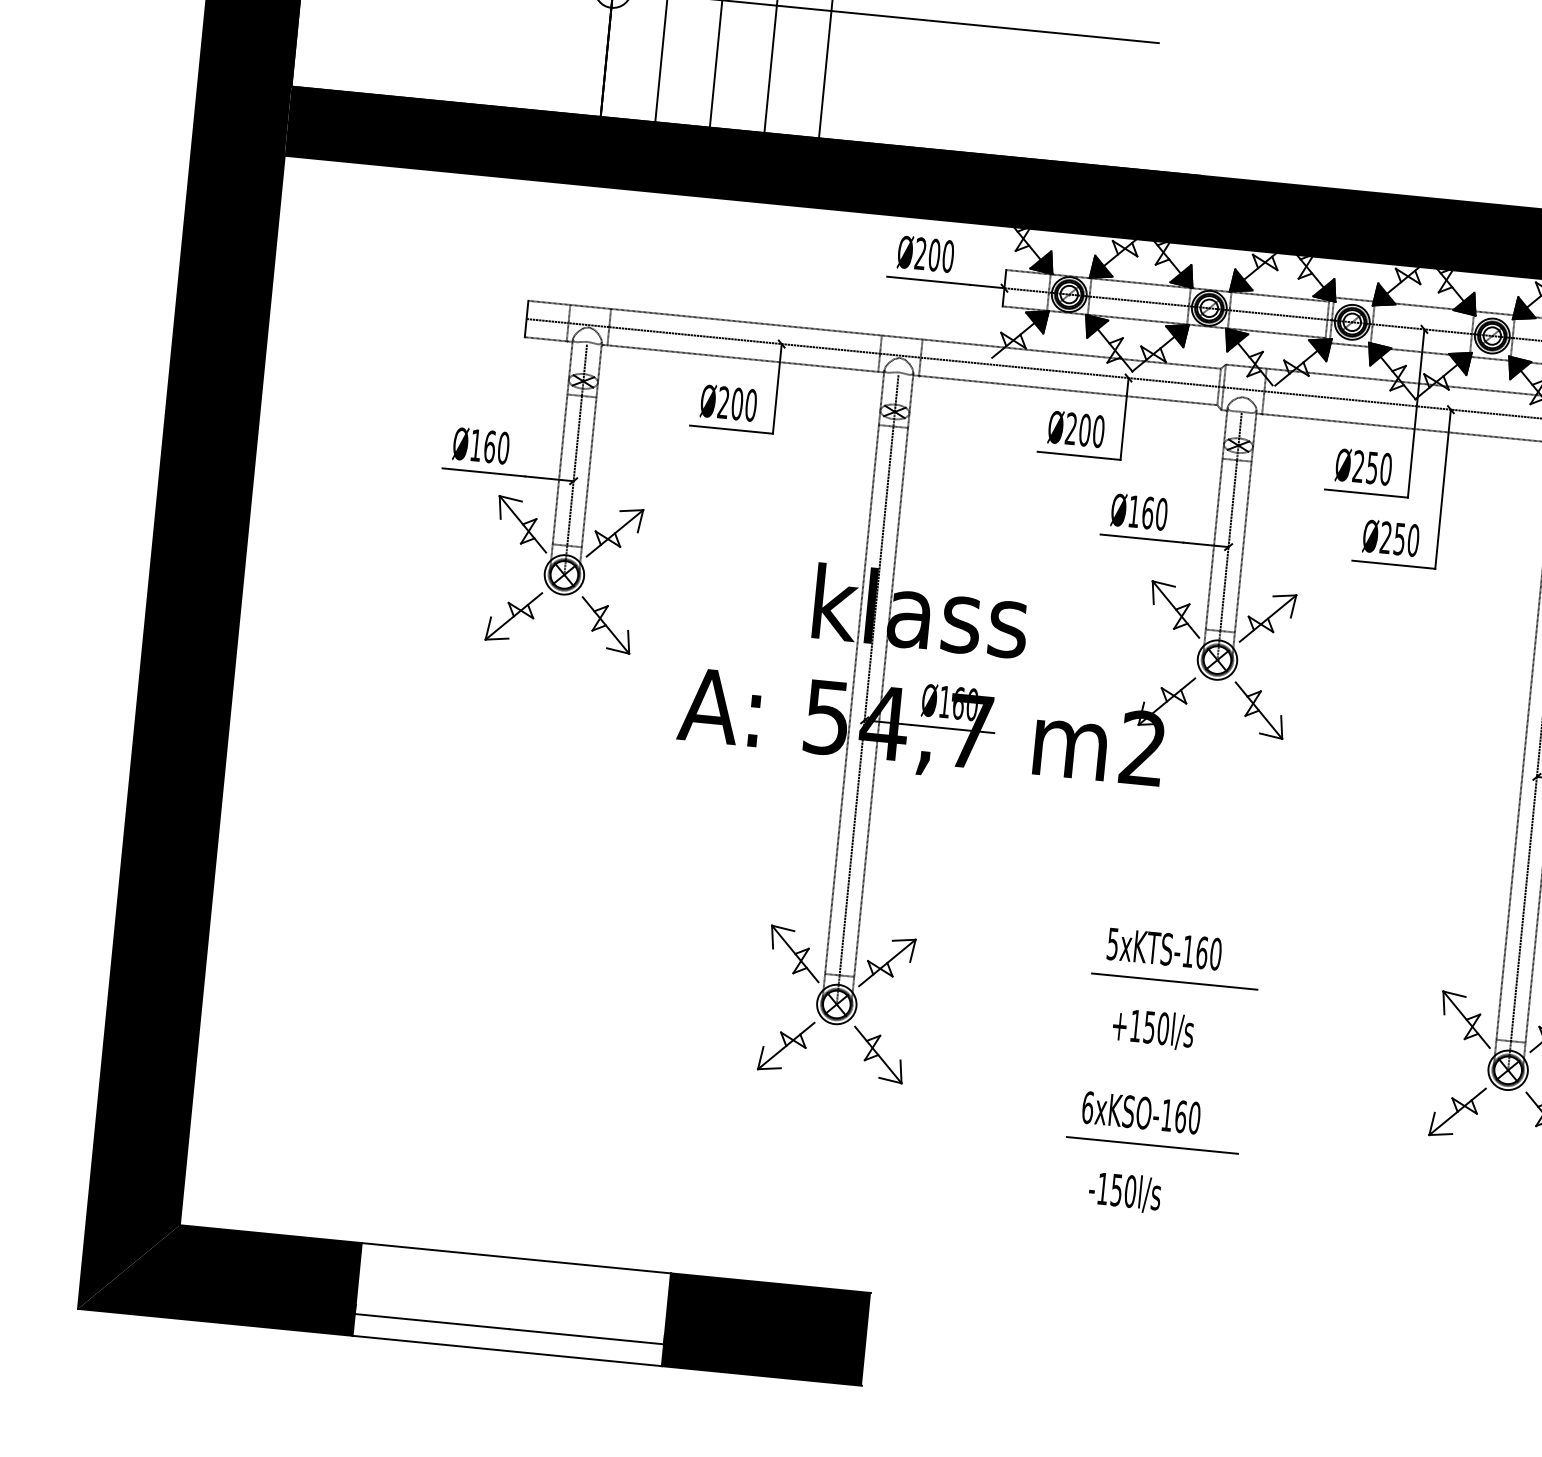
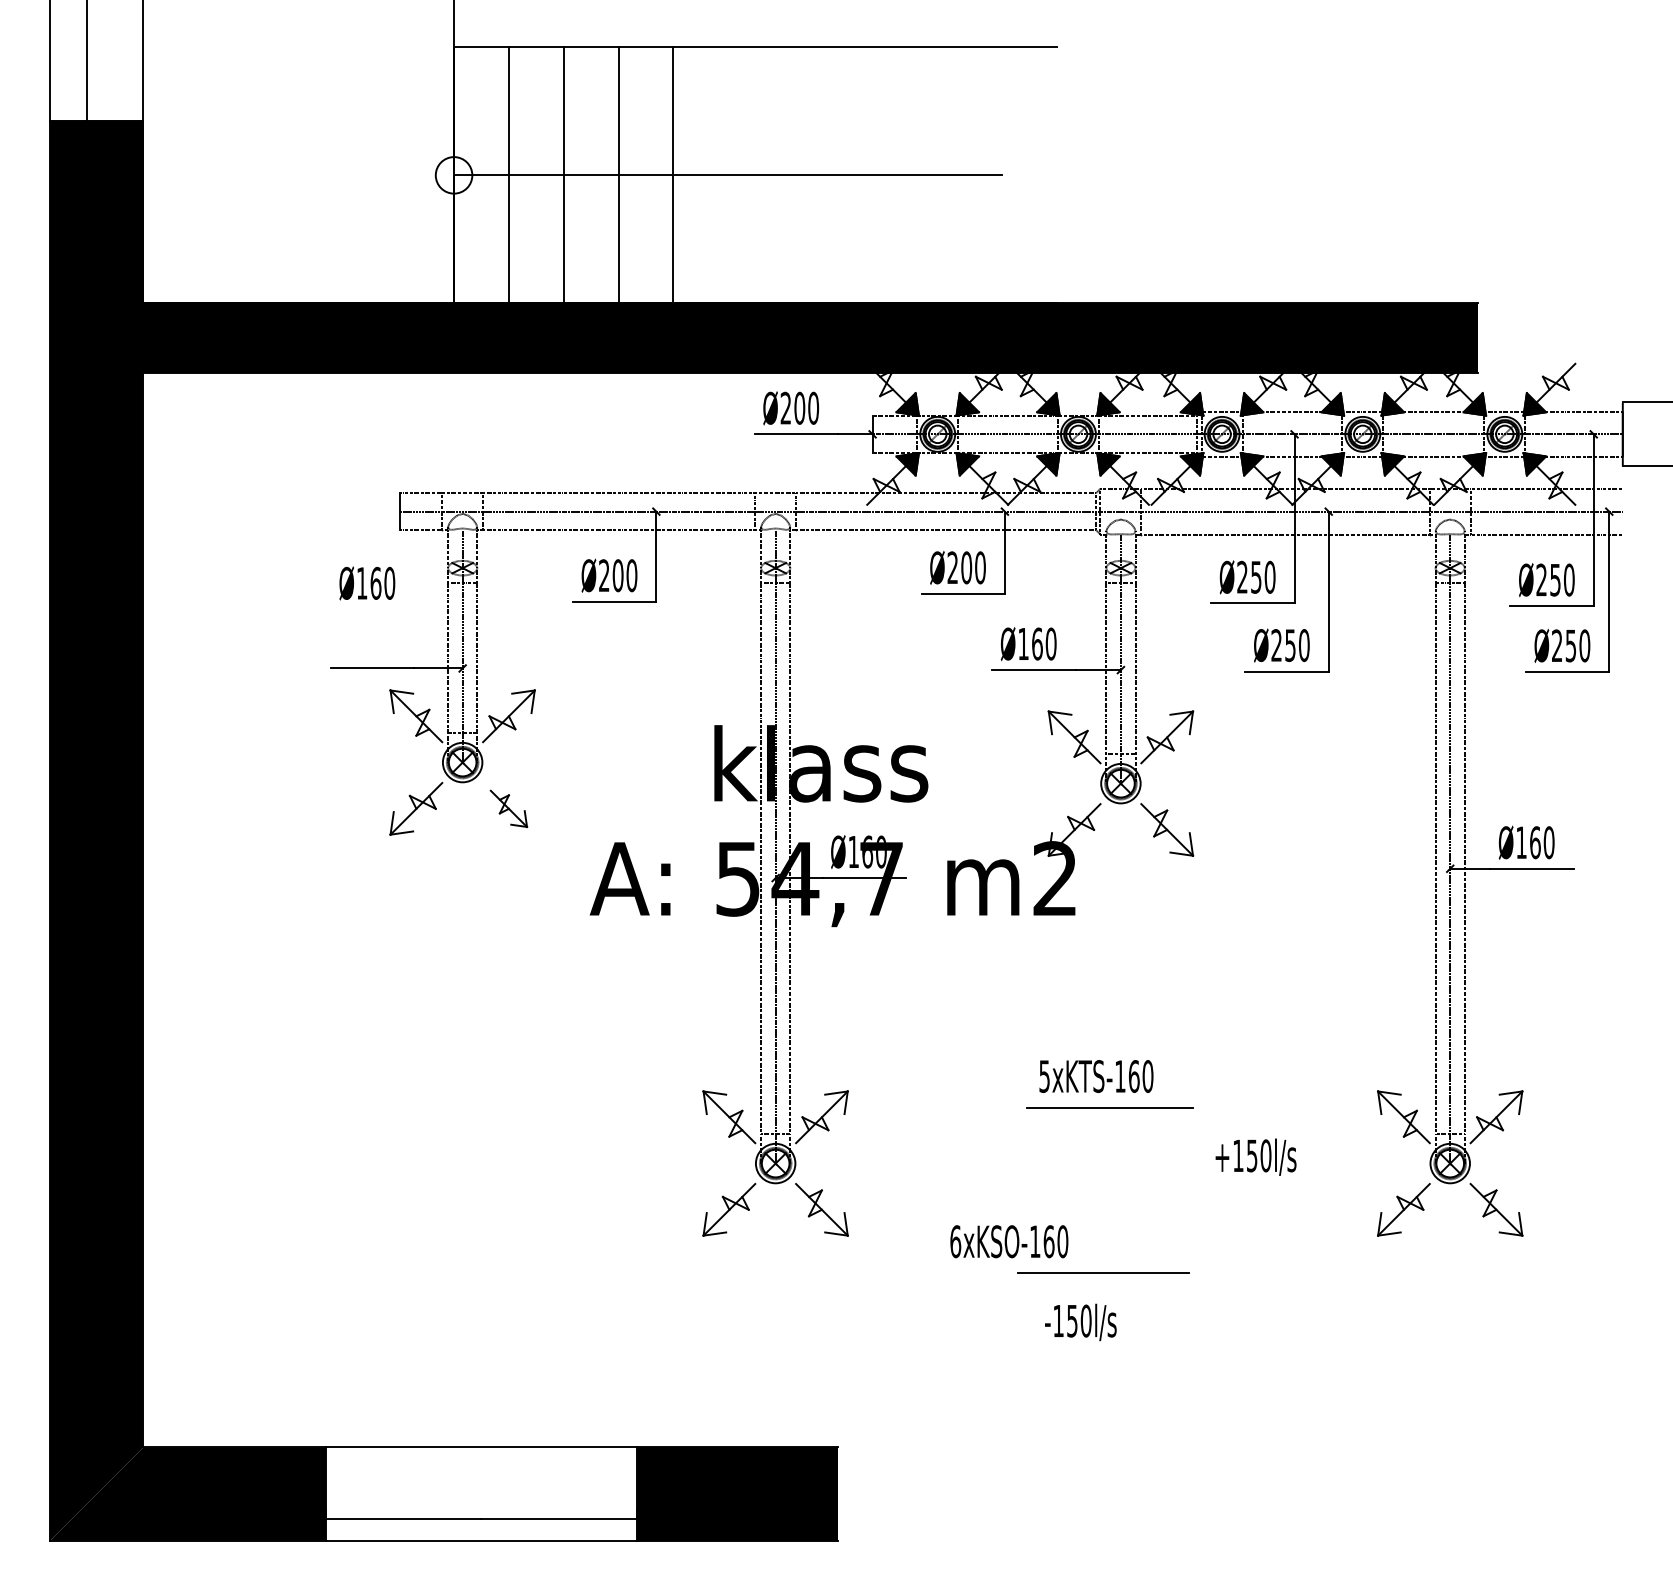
text: (481, 446) -> (367, 583), moved
part: (605, 625) -> (508, 808), size x0.7
text: (1152, 1028) -> (1255, 1156), moved
text: (1141, 1112) -> (1009, 1241), moved

